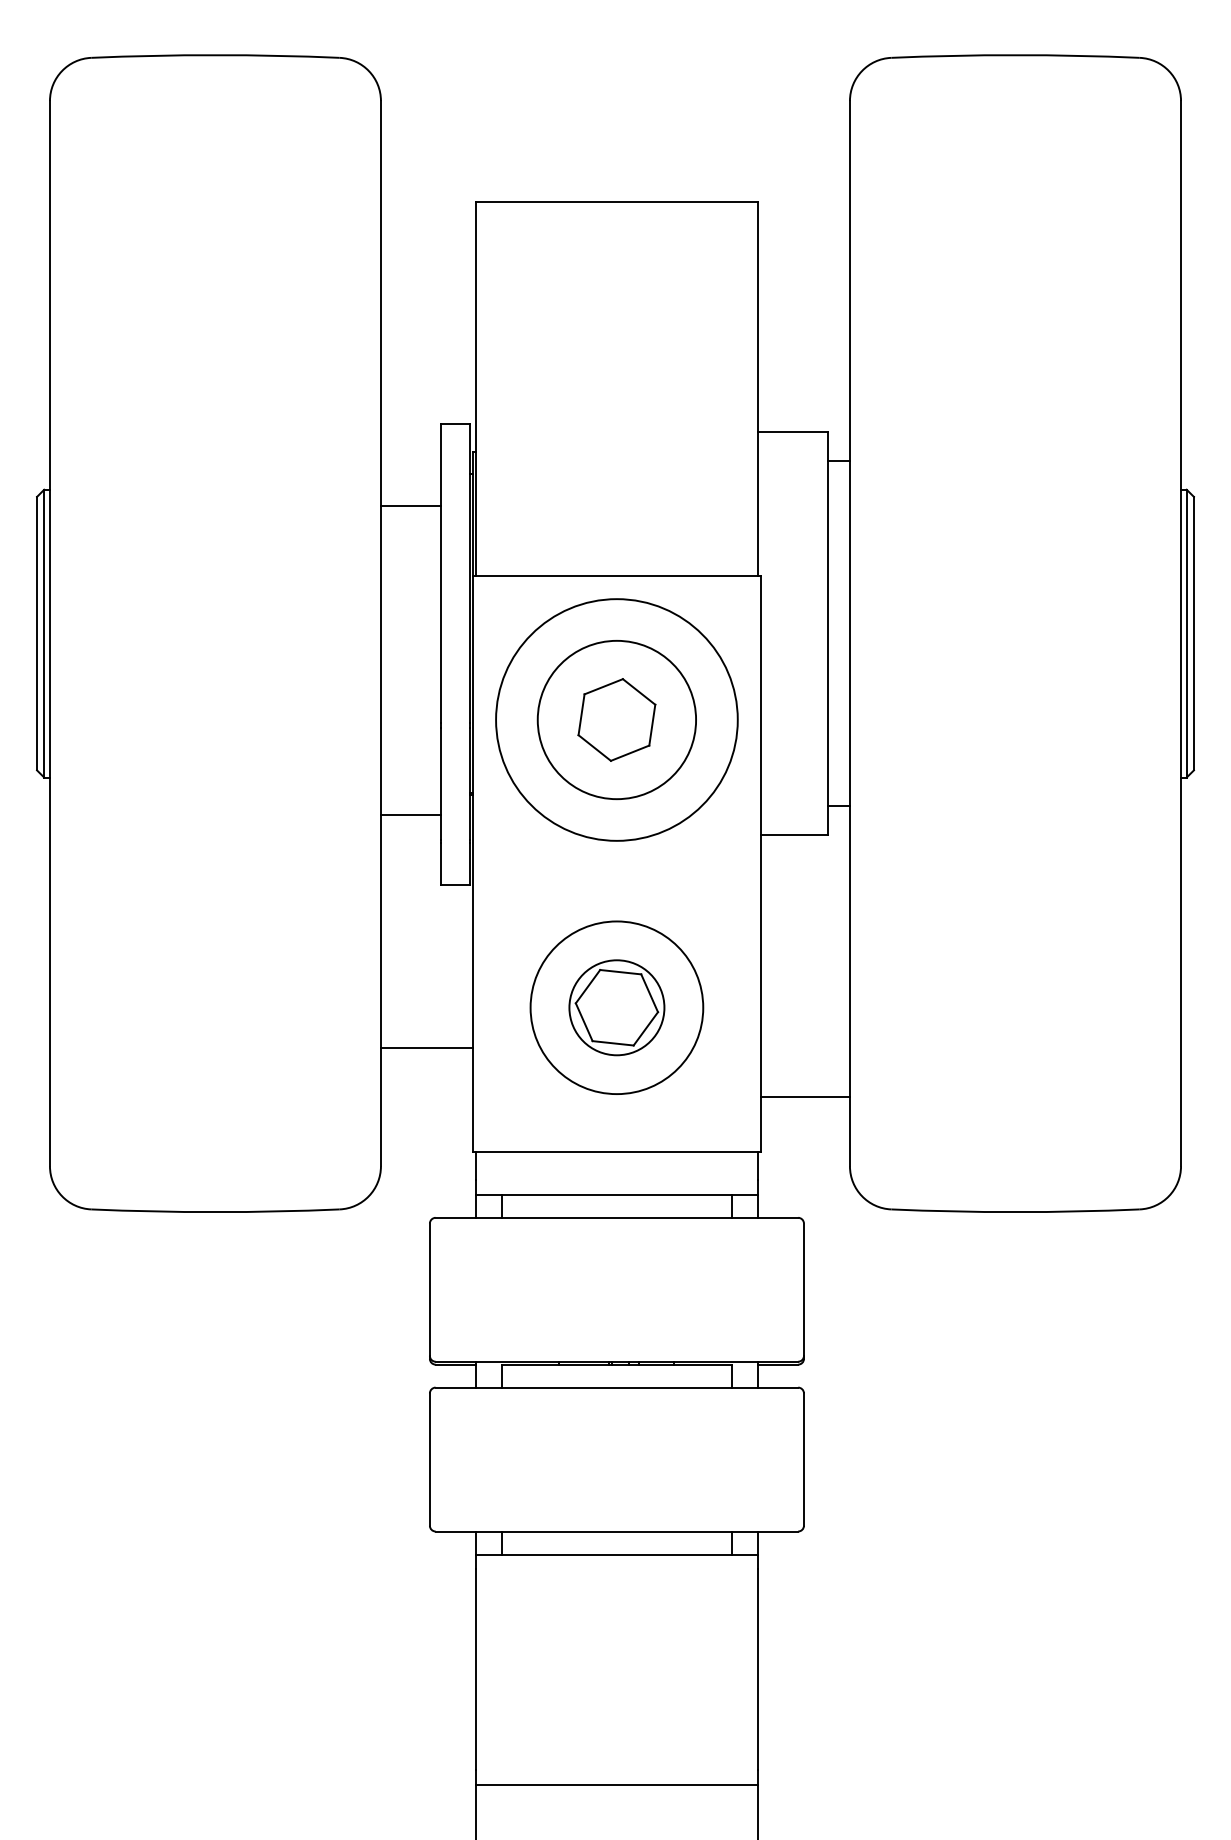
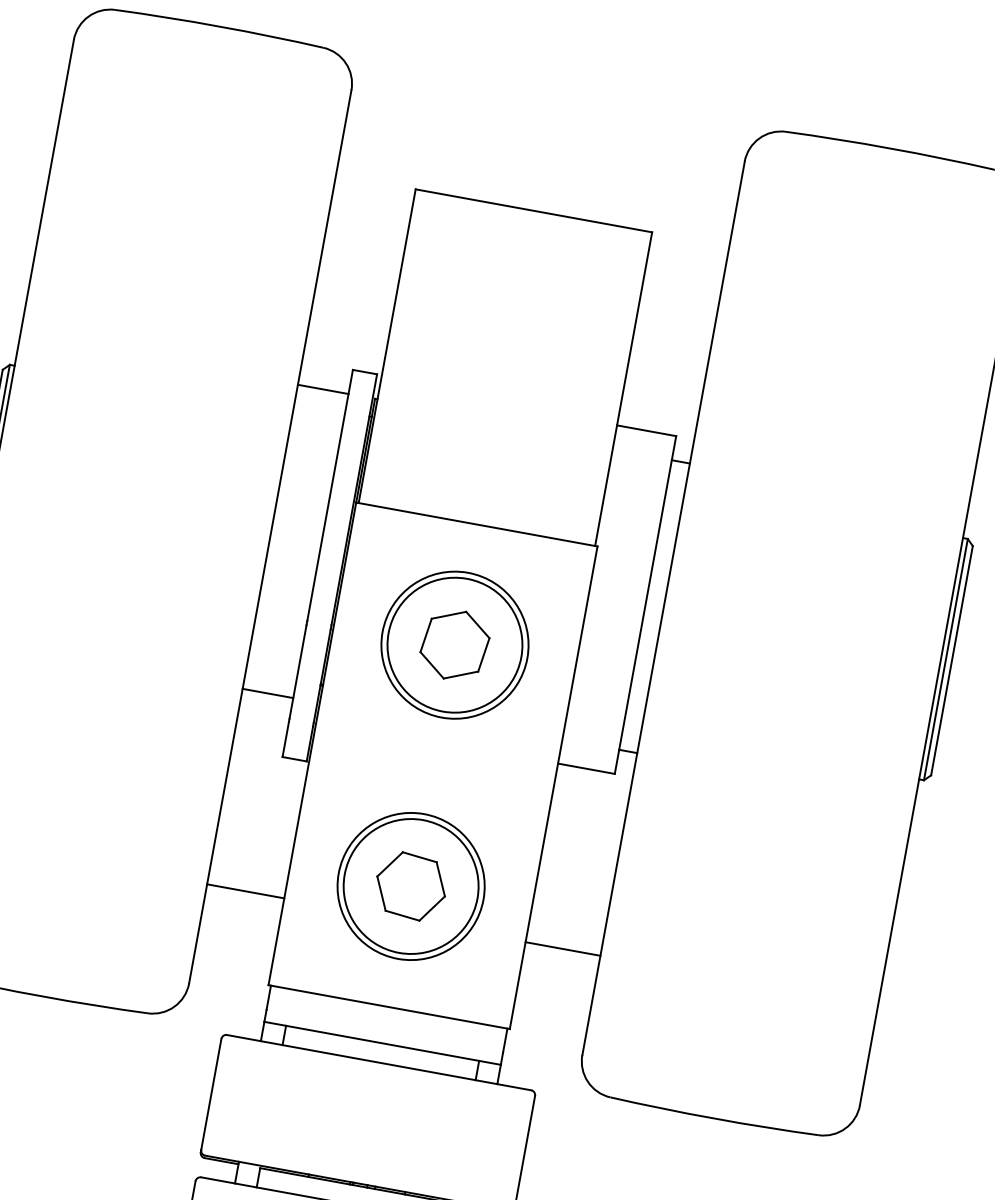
line: (410, 506) -> (322, 389), moved
circle: (616, 719) -> (454, 644), size x0.71
circle: (616, 1007) -> (410, 886), size x1.67
line: (805, 1097) -> (563, 949), moved

